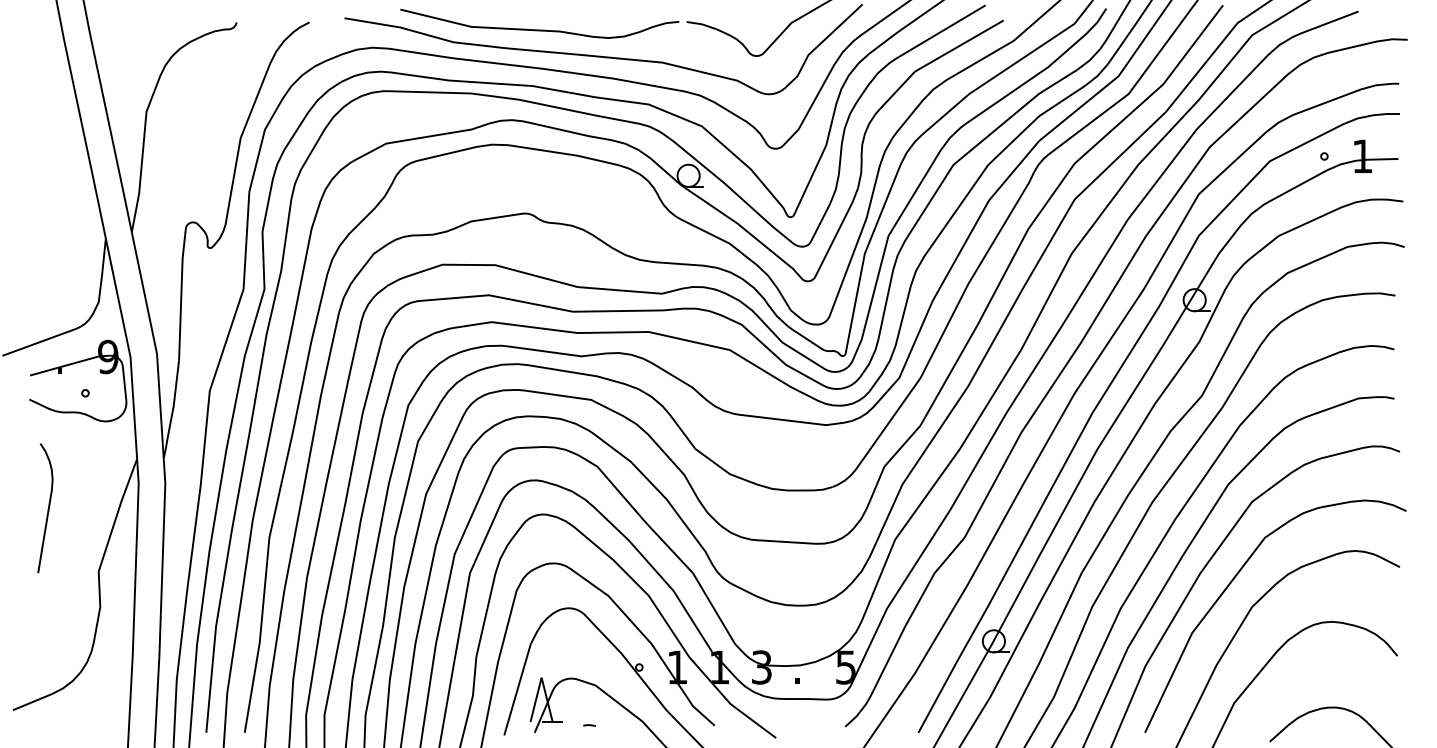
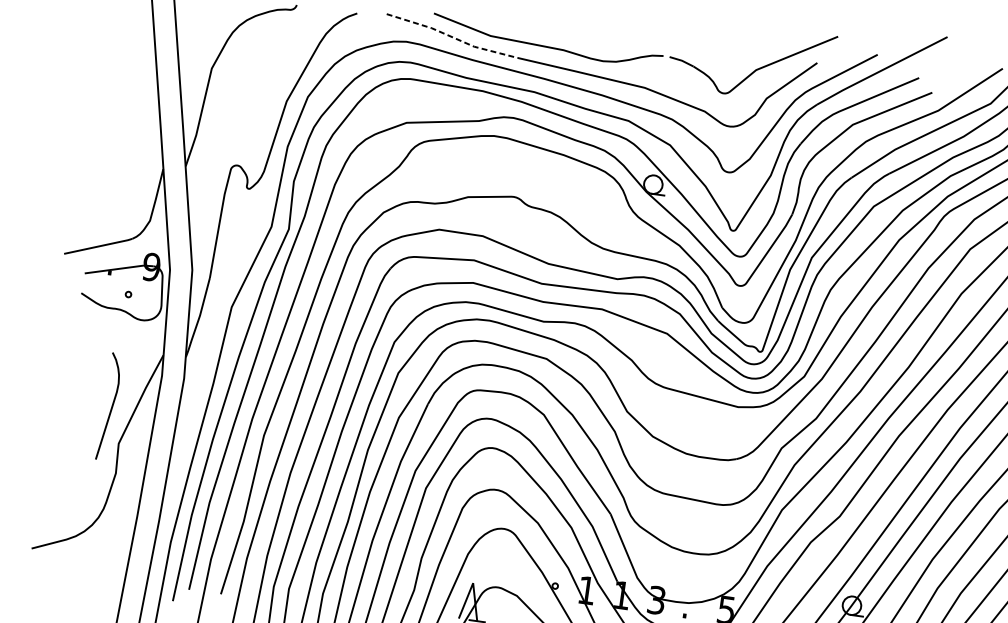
line: (426, 34) -> (452, 37), solid -> dashed
curve: (47, 509) -> (110, 407), moved

